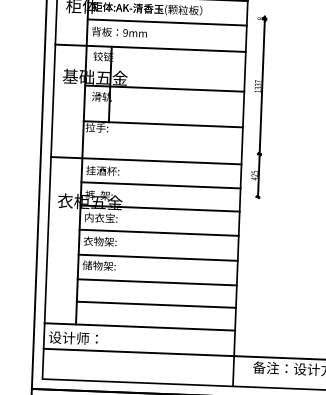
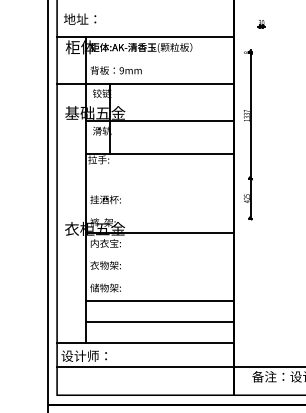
line: (167, 22) -> (160, 59), removed
line: (146, 160) -> (145, 188), removed
line: (161, 185) -> (160, 211), removed
line: (159, 233) -> (160, 255), removed
line: (158, 257) -> (160, 278), removed

